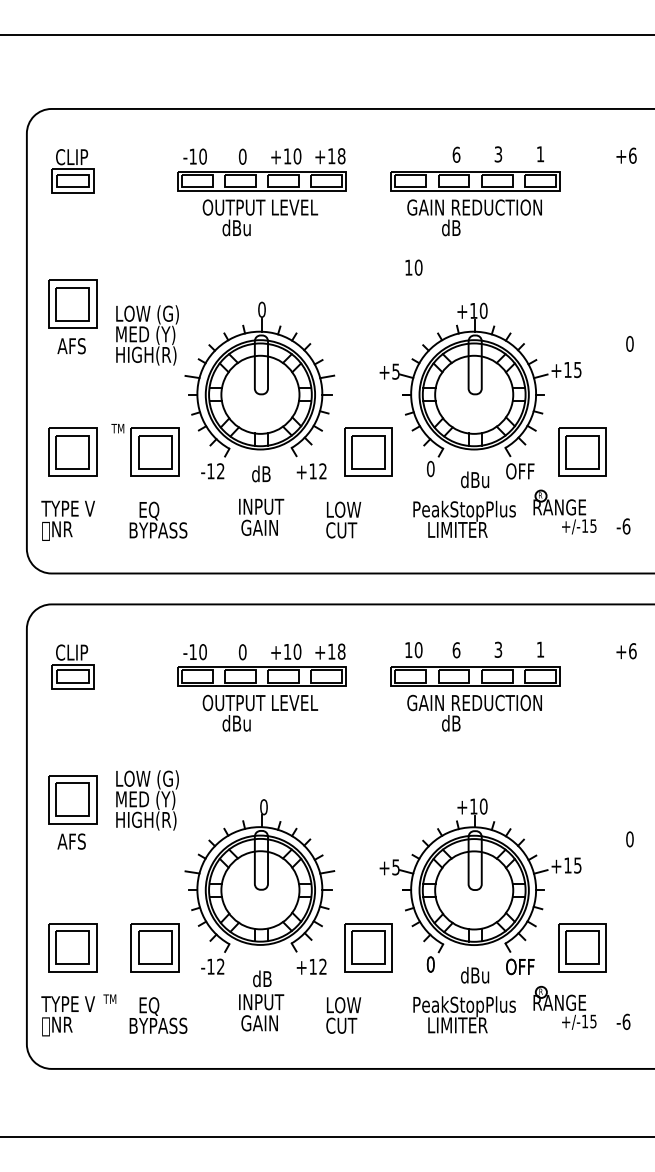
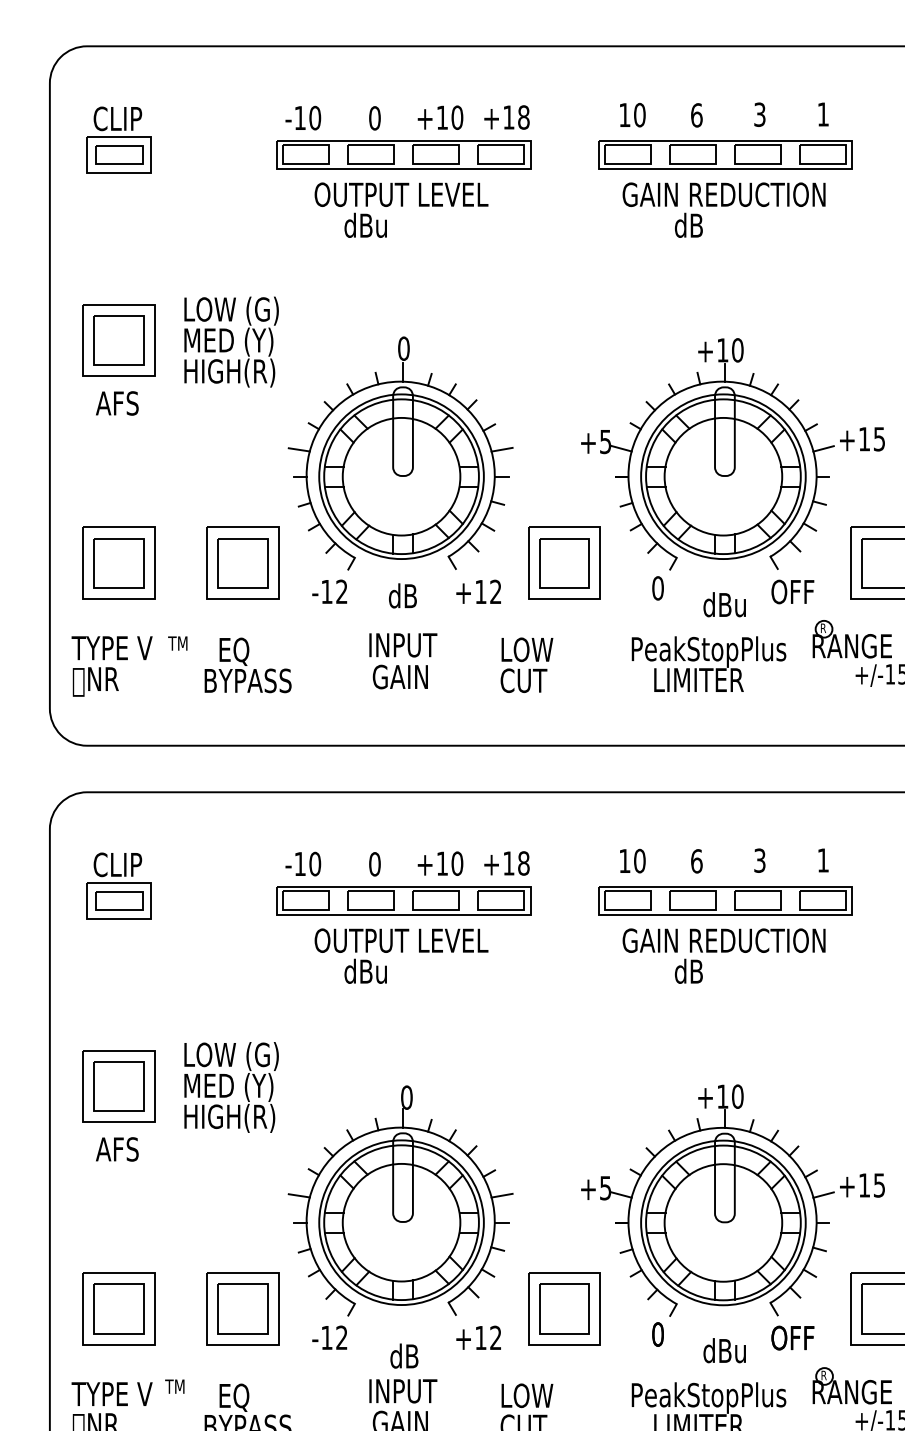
text: (413, 267) -> (632, 114), moved
text: (147, 335) -> (231, 342), moved
text: (117, 428) -> (177, 643), moved

